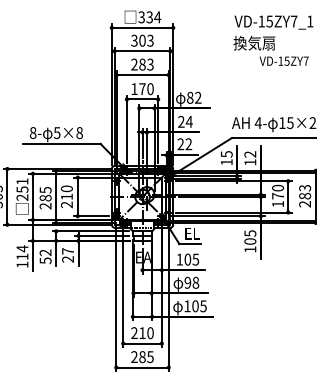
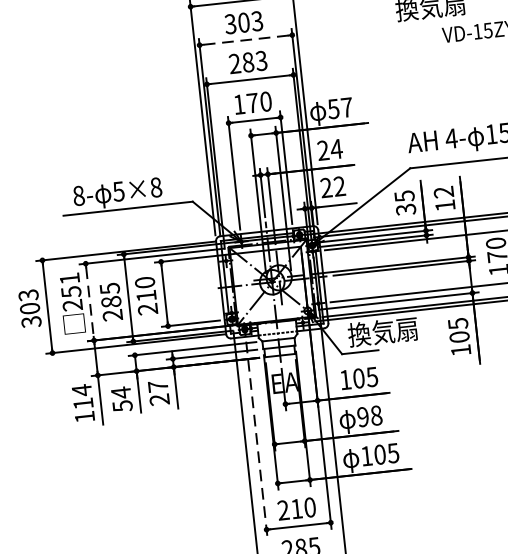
line: (142, 51) -> (245, 40), solid -> dashed
text: (193, 97) -> (339, 107), 82 -> 57
text: (226, 162) -> (405, 209), 15 -> 35
line: (32, 196) -> (89, 301), solid -> dashed
text: (204, 233) -> (381, 332), EL -> 換気扇
text: (45, 252) -> (120, 392), 52 -> 54
line: (123, 289) -> (257, 439), solid -> dashed

